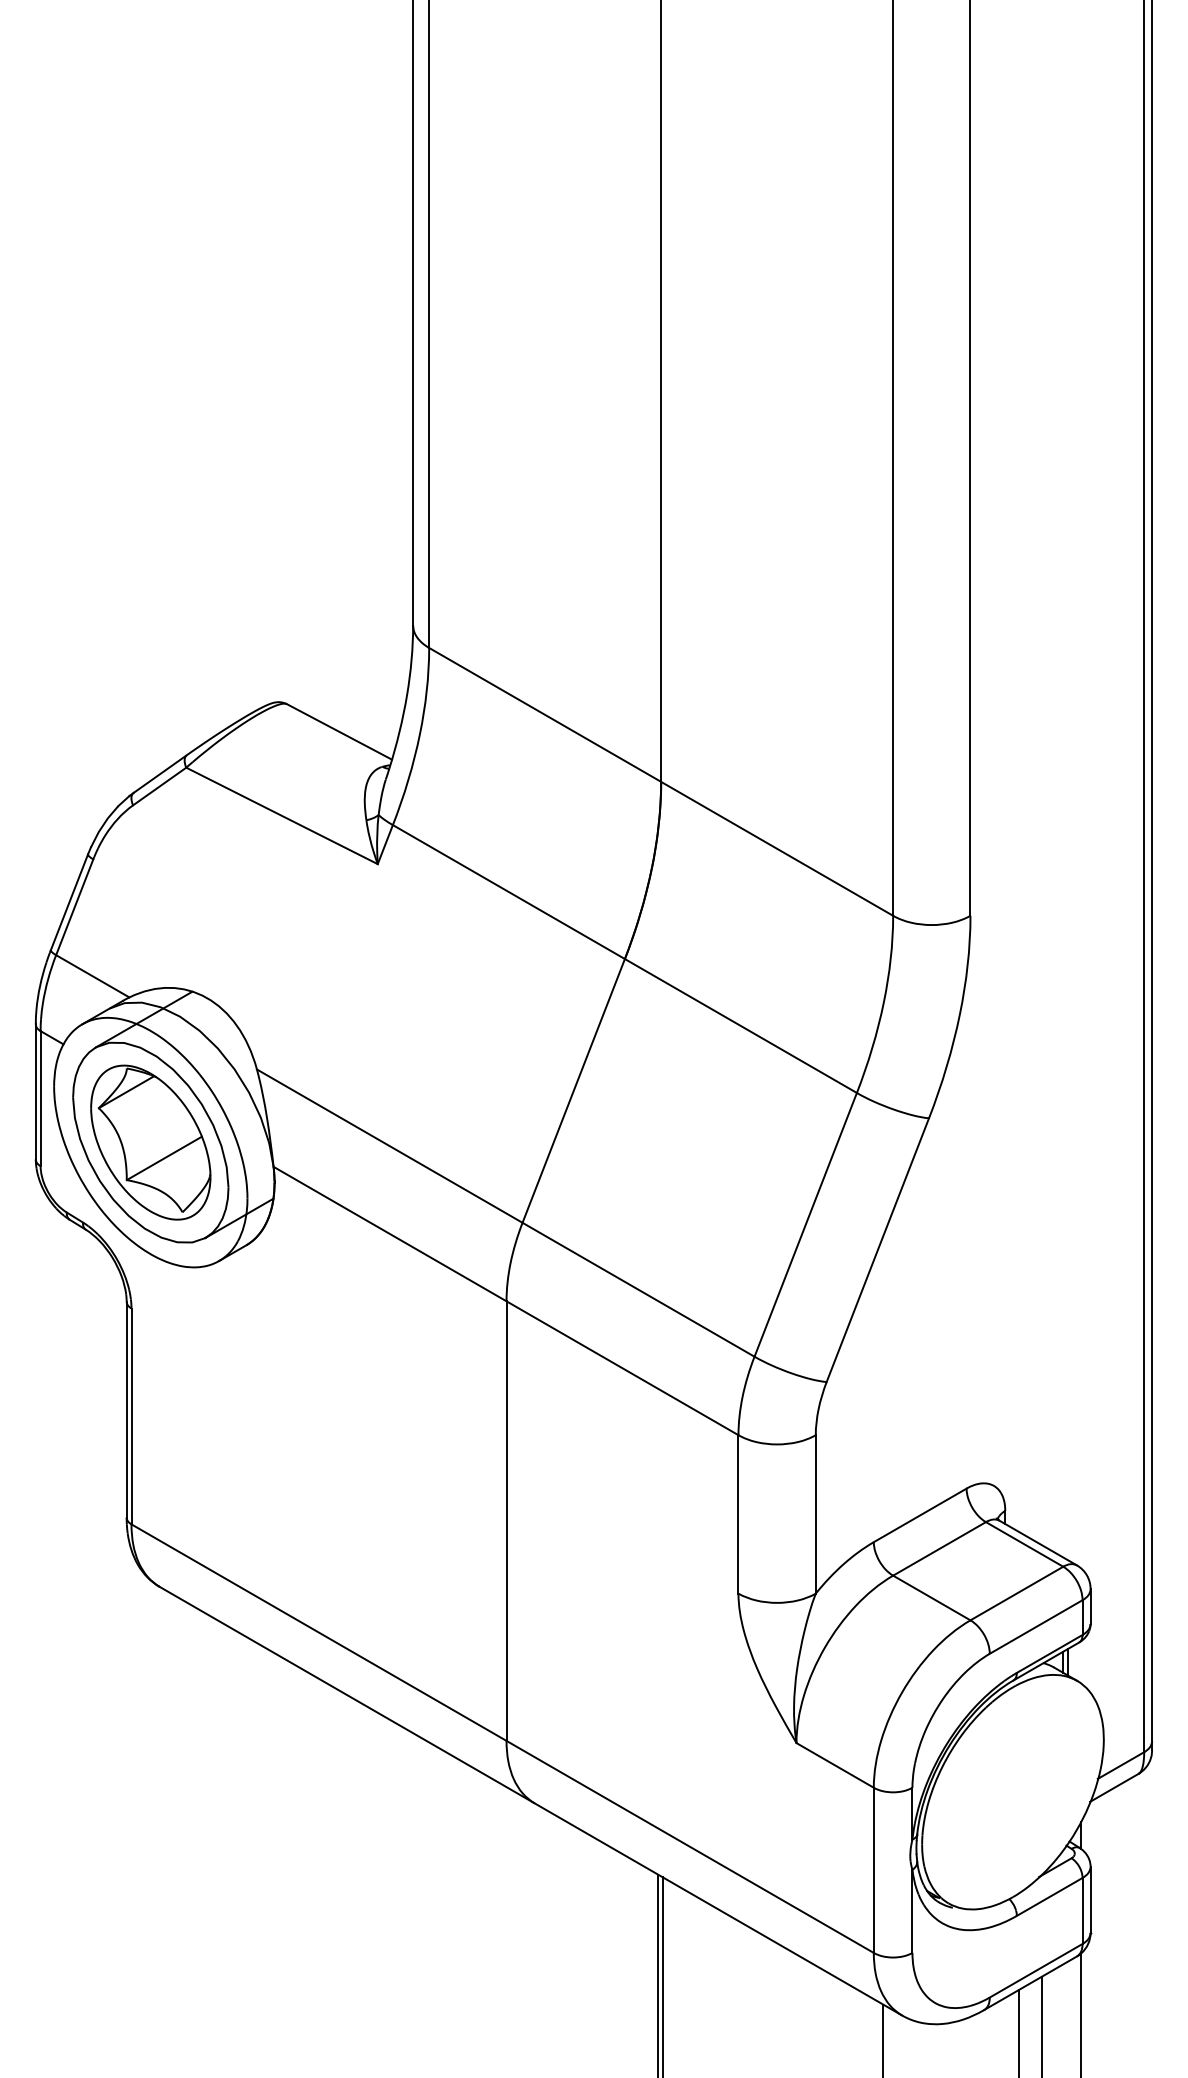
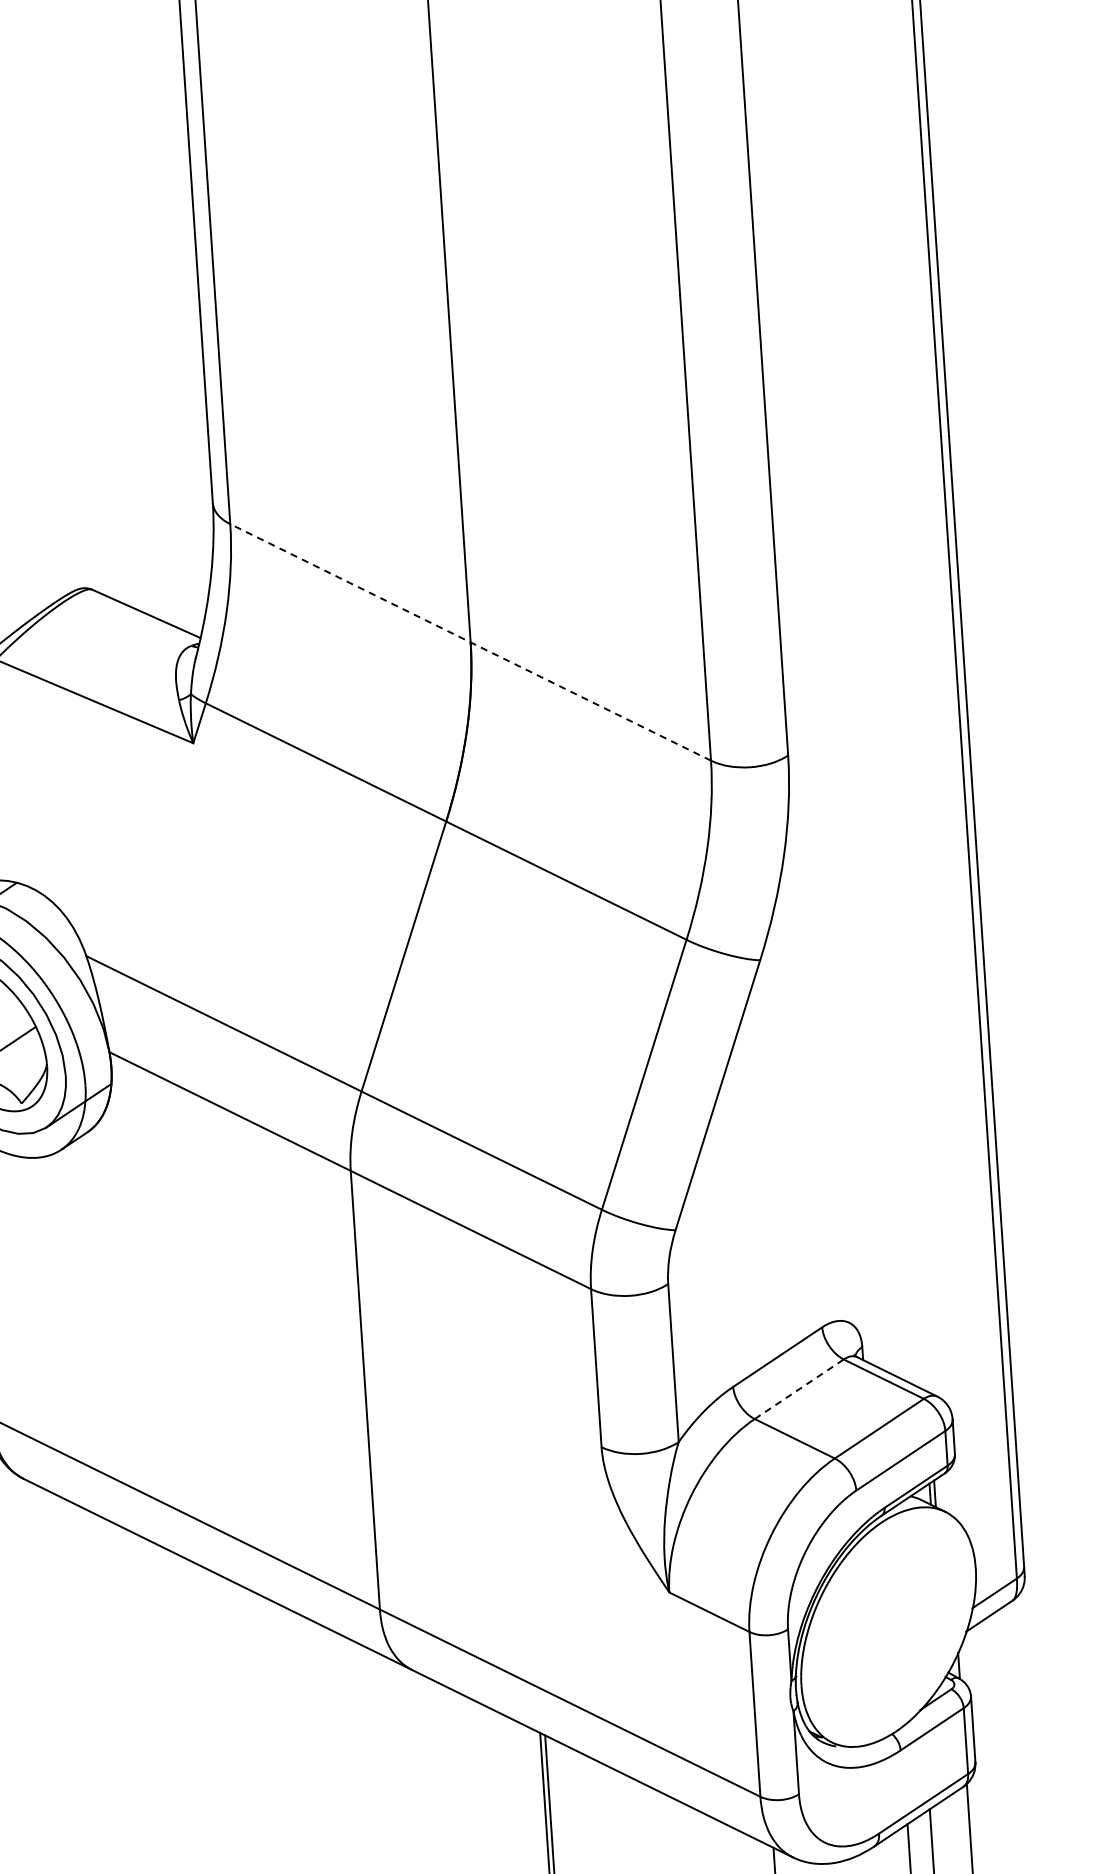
line: (661, 781) -> (470, 641), solid -> dashed
line: (939, 1548) -> (799, 1388), solid -> dashed

